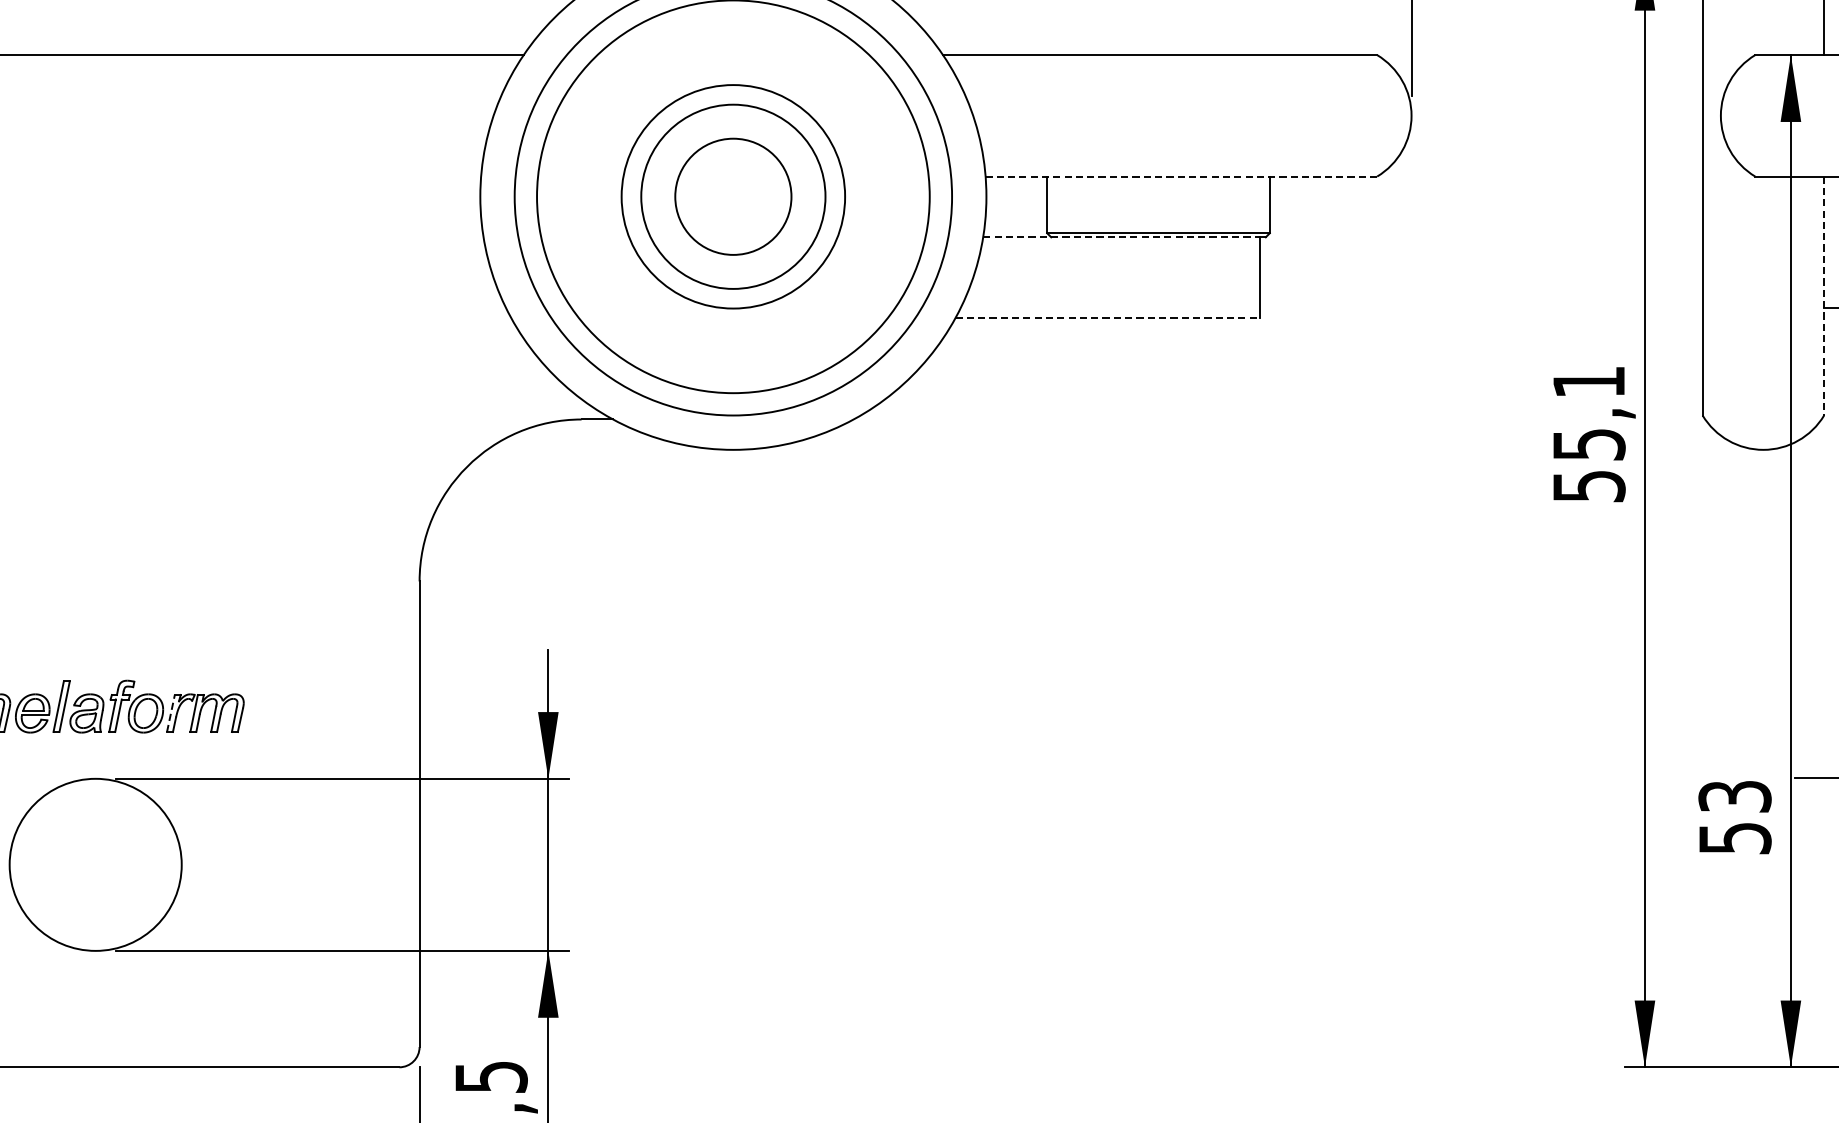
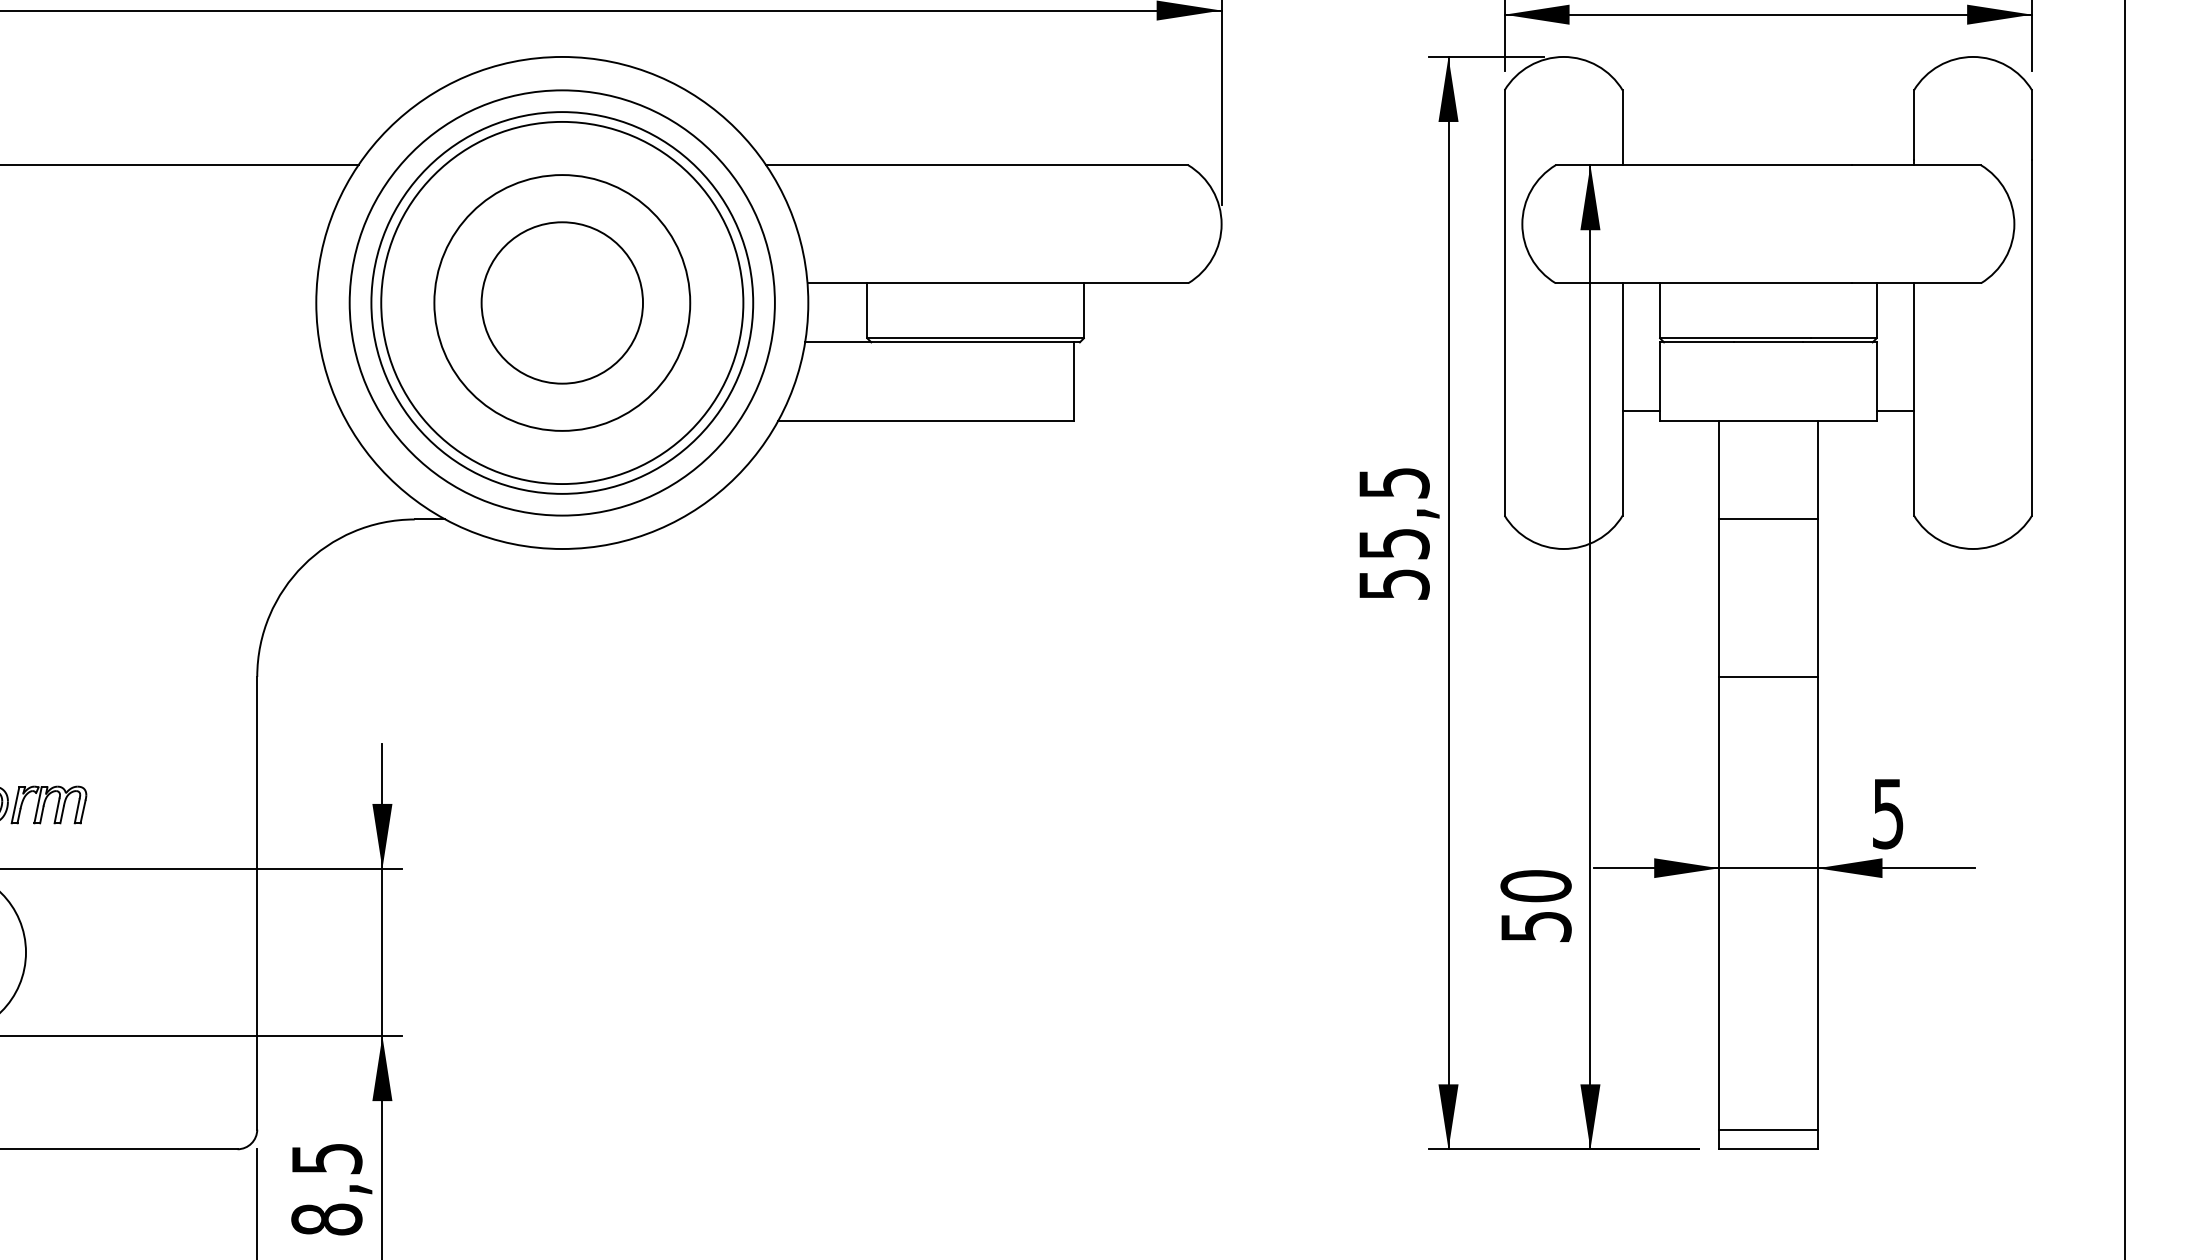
line: (1181, 176) -> (997, 283), dashed -> solid
circle: (733, 196) -> (562, 302), size x1.43
circle: (733, 196) -> (562, 302), size x1.43
circle: (733, 196) -> (562, 302), size x1.67
line: (1122, 237) -> (940, 342), dashed -> solid
line: (1823, 296) -> (1622, 399), dashed -> solid
line: (1107, 318) -> (926, 421), dashed -> solid
text: (1589, 382) -> (1394, 483), 55,1 -> 55,5
line: (170, 712) -> (15, 804), dashed -> solid
text: (1734, 797) -> (1535, 886), 53 -> 50

